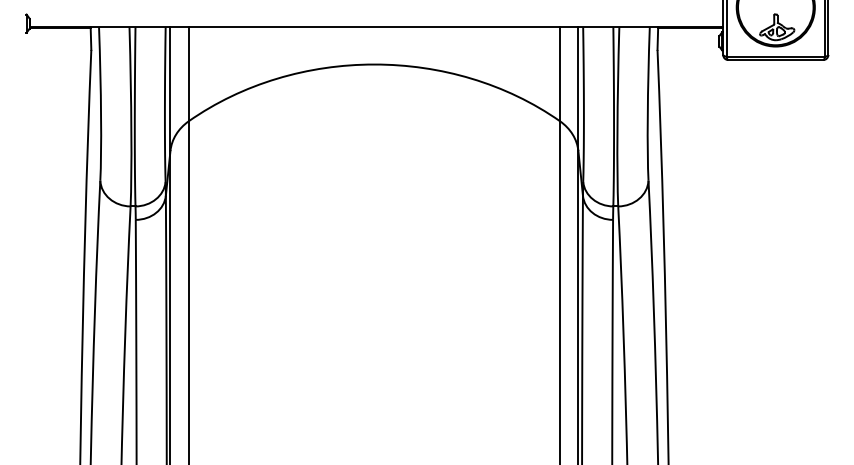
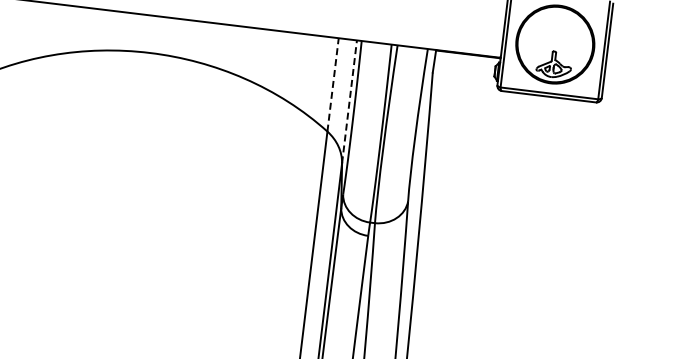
line: (560, 73) -> (333, 84), solid -> dashed
line: (578, 89) -> (349, 102), solid -> dashed

